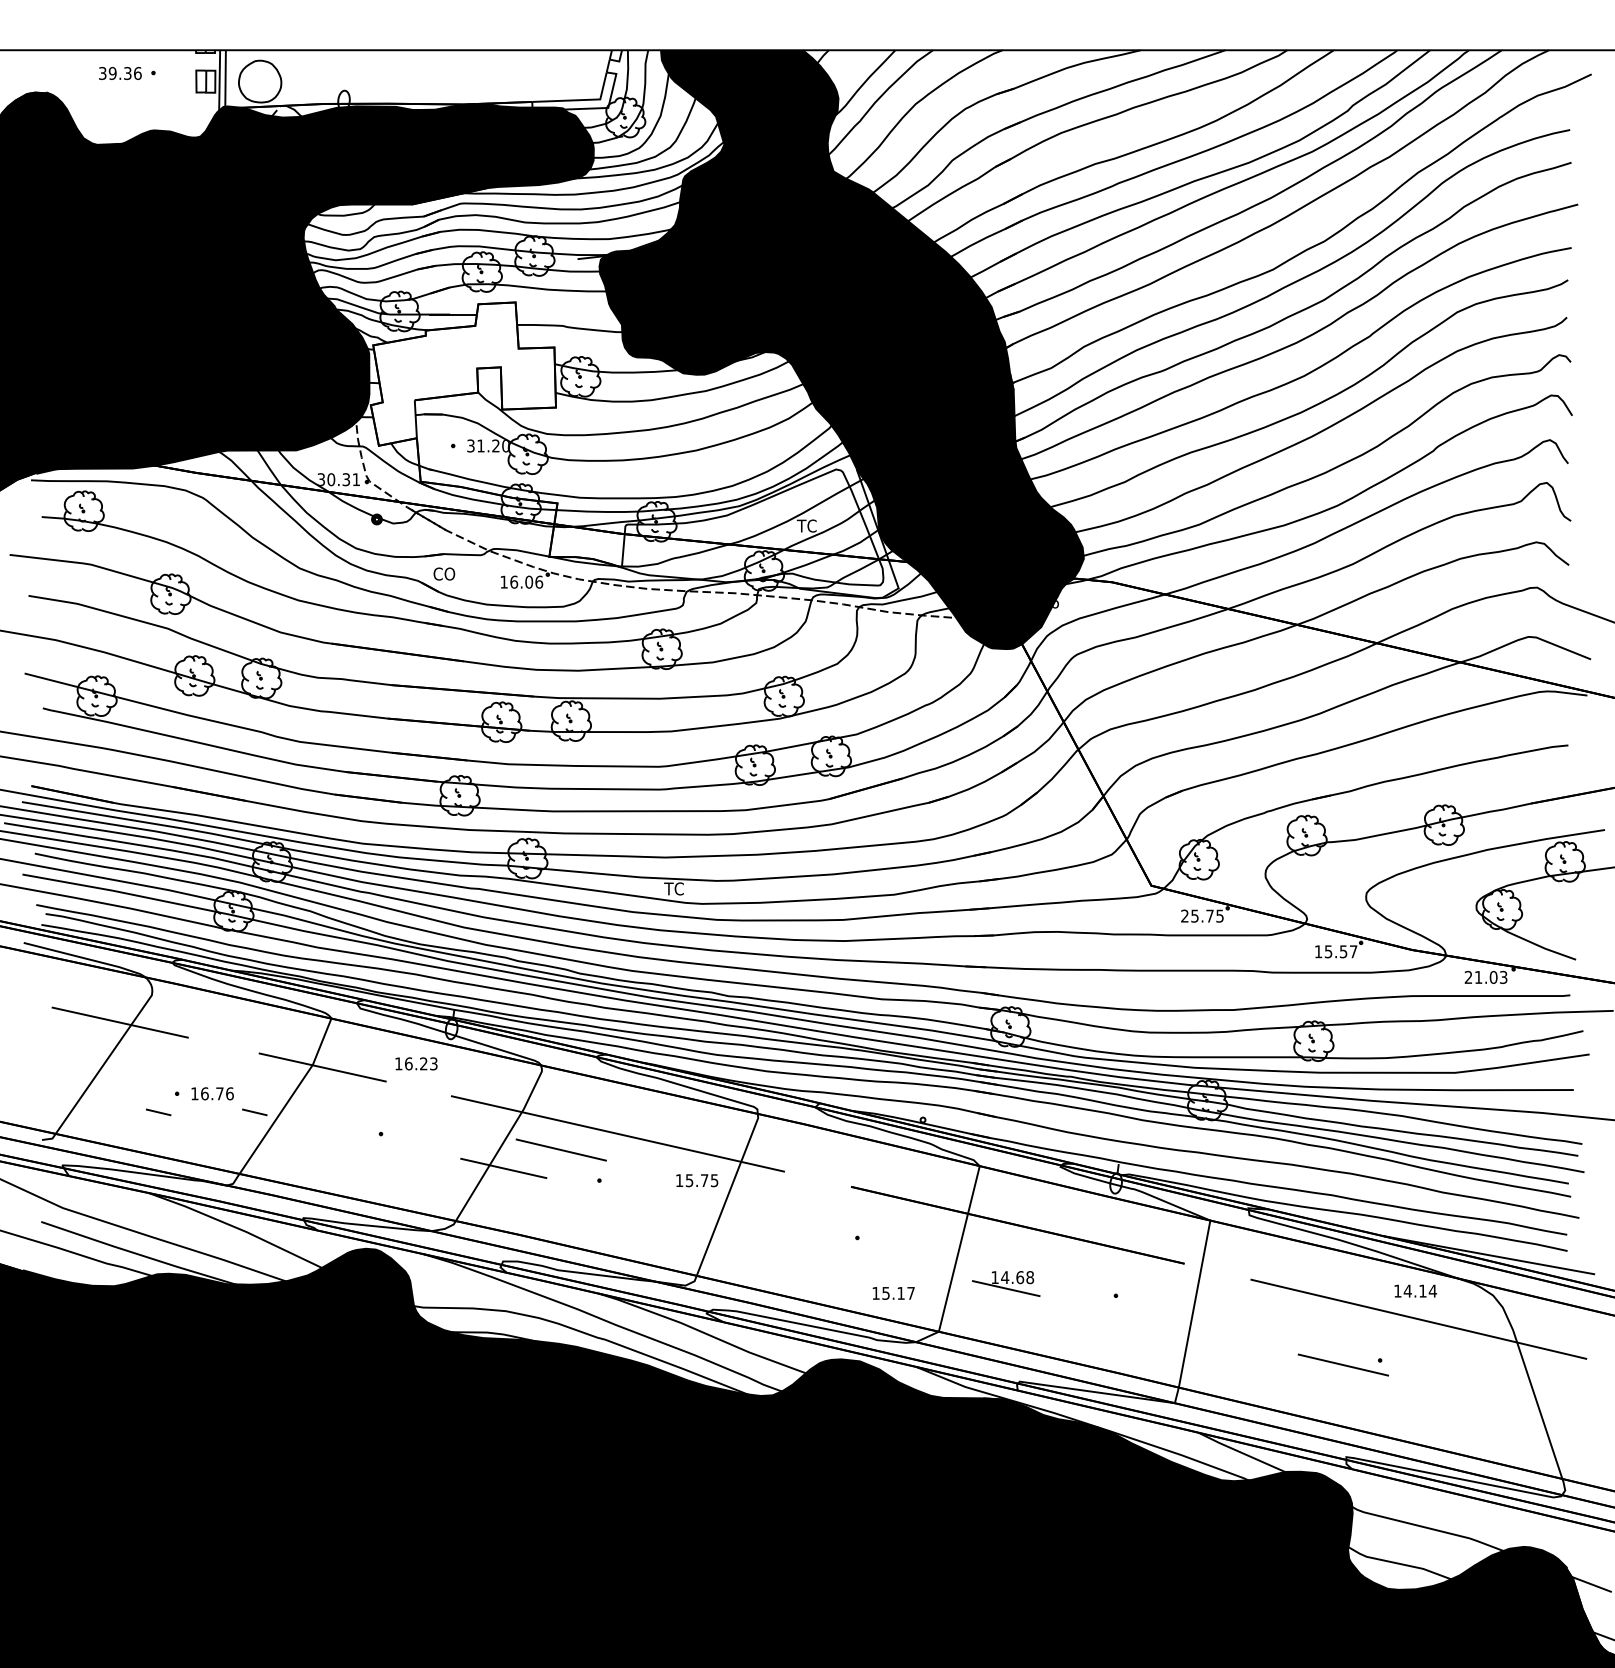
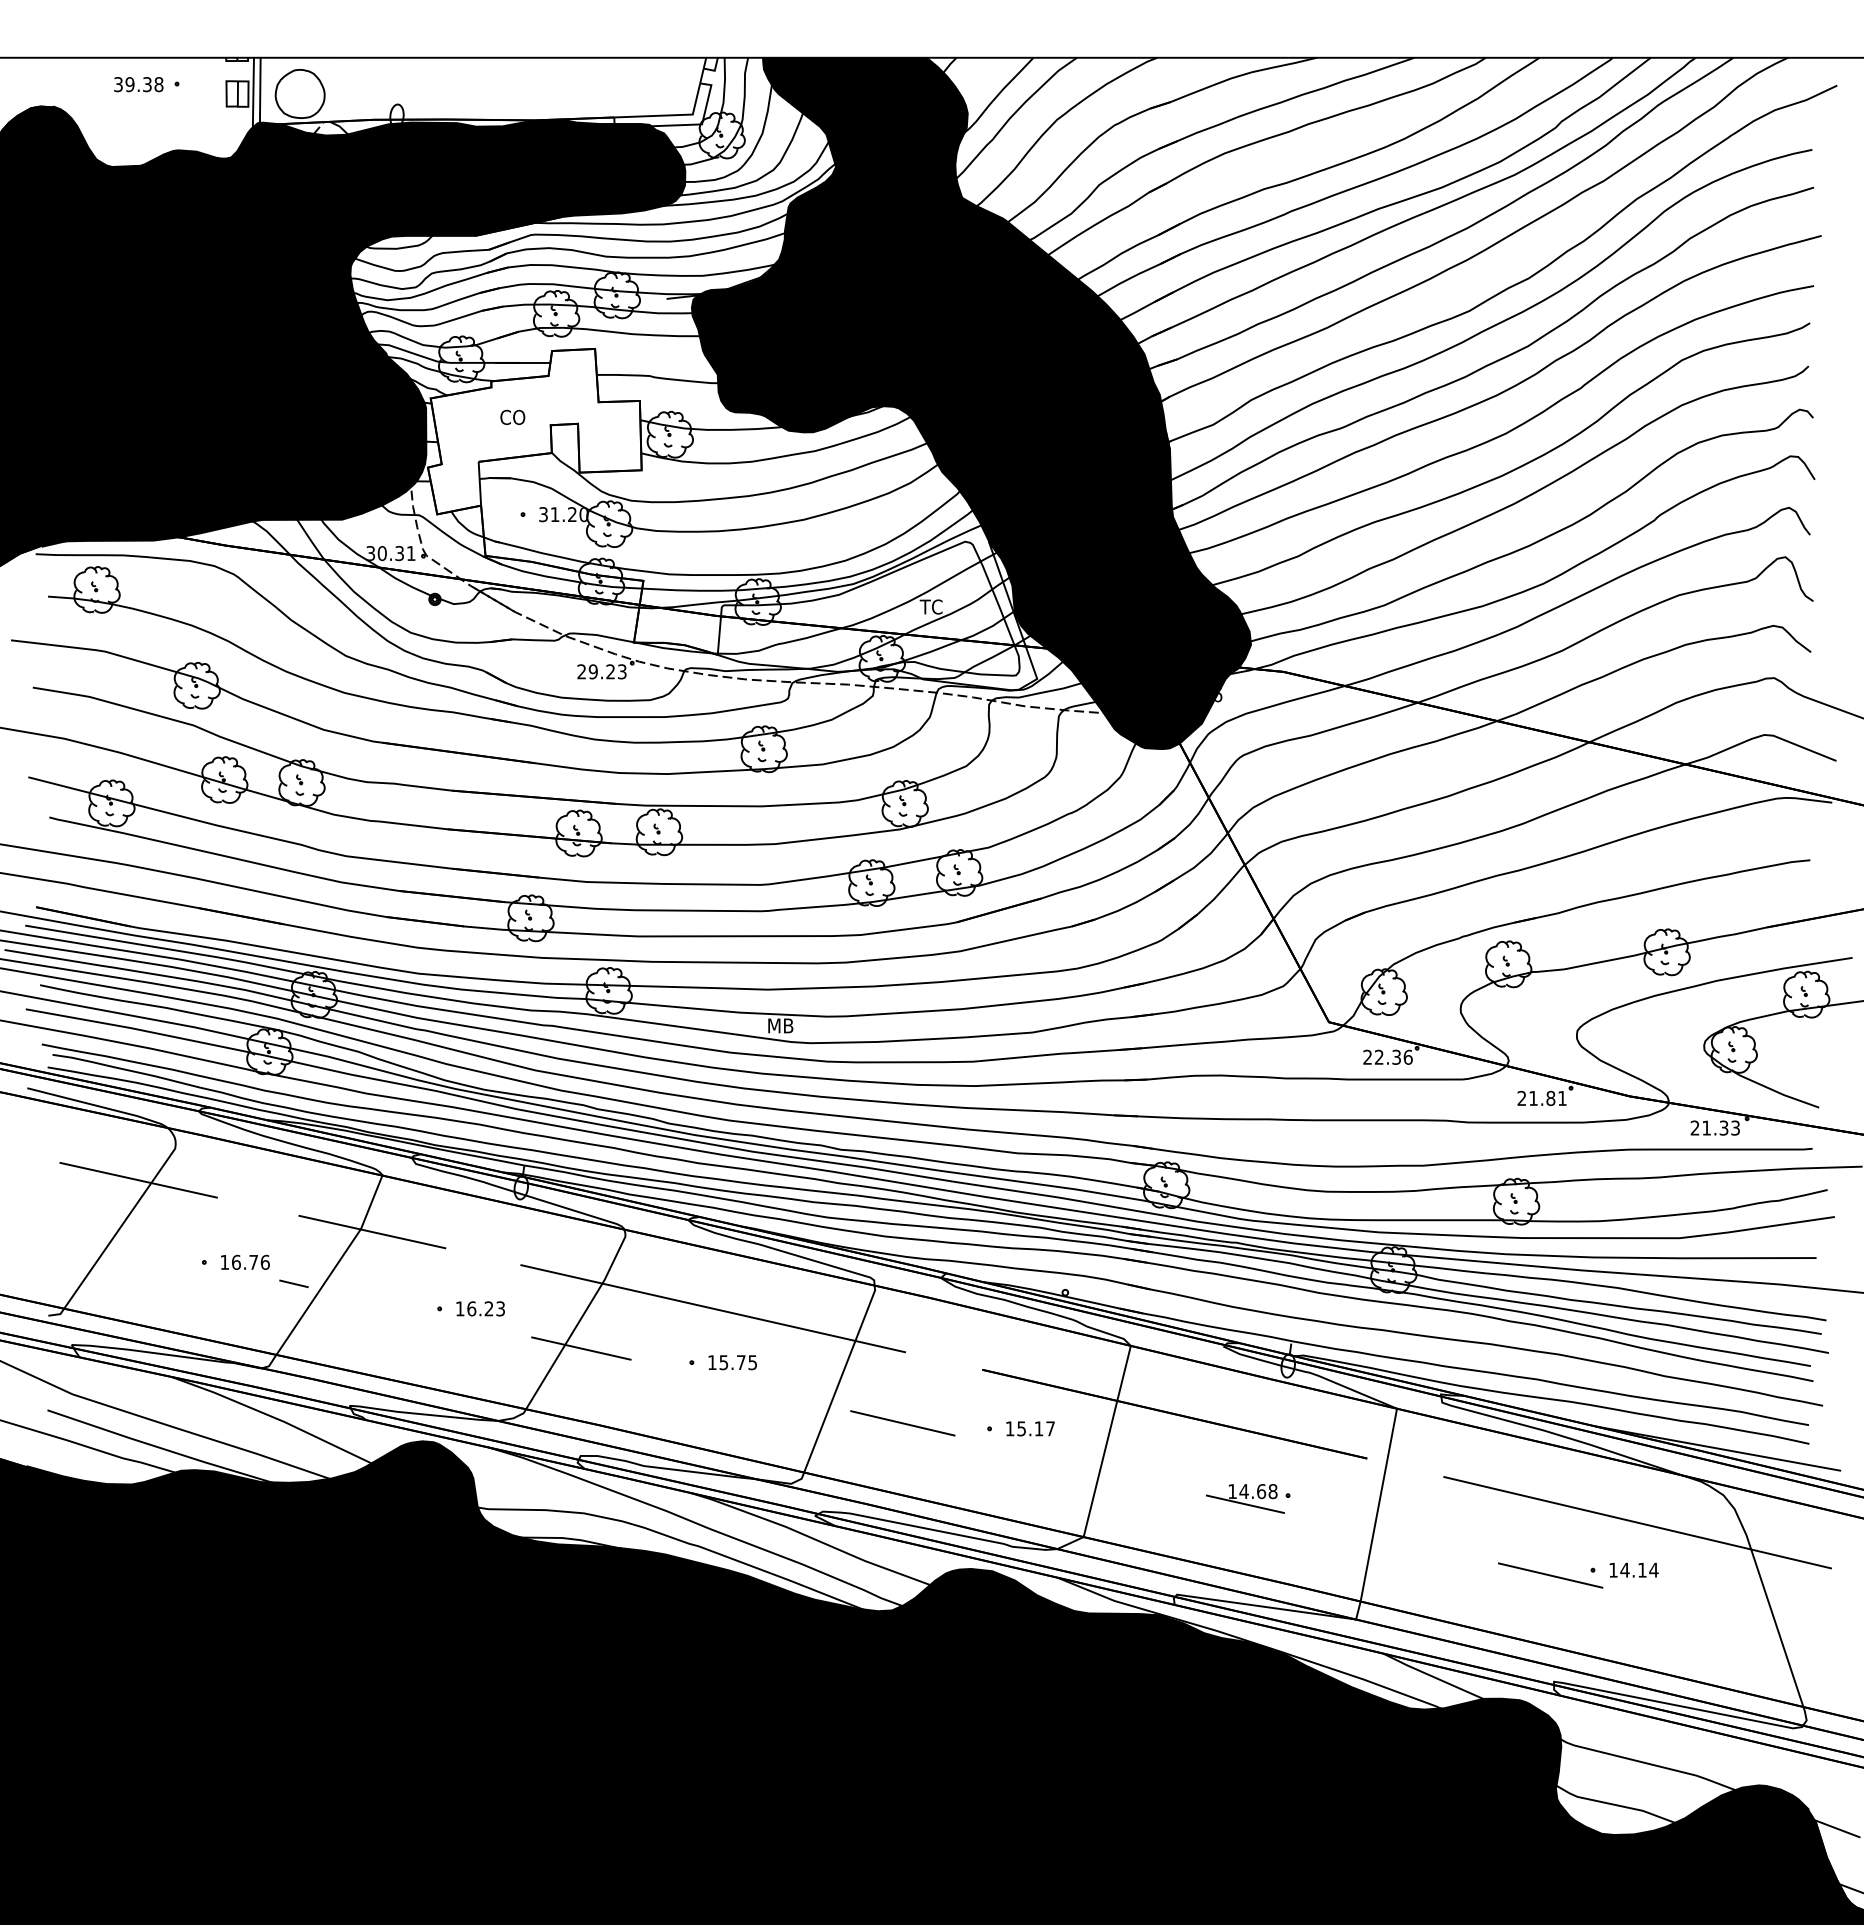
text: (137, 73) -> (158, 84), 39.36 -> 39.38
text: (444, 573) -> (512, 416), moved
text: (521, 581) -> (601, 671), 16.06 -> 29.23
text: (675, 888) -> (779, 1025), TC -> MB
text: (1207, 915) -> (1393, 1056), 25.75 -> 22.36
text: (1335, 951) -> (1541, 1098), 15.57 -> 21.81
text: (1493, 976) -> (1723, 1127), 21.03 -> 21.33
text: (416, 1063) -> (480, 1308), moved
line: (158, 1112) -> (182, 1283), removed
line: (561, 1150) -> (902, 1423), moved
text: (697, 1180) -> (732, 1362), moved
part: (1006, 1283) -> (1245, 1498), moved
text: (1415, 1290) -> (1633, 1569), moved
text: (893, 1293) -> (1030, 1428), moved

